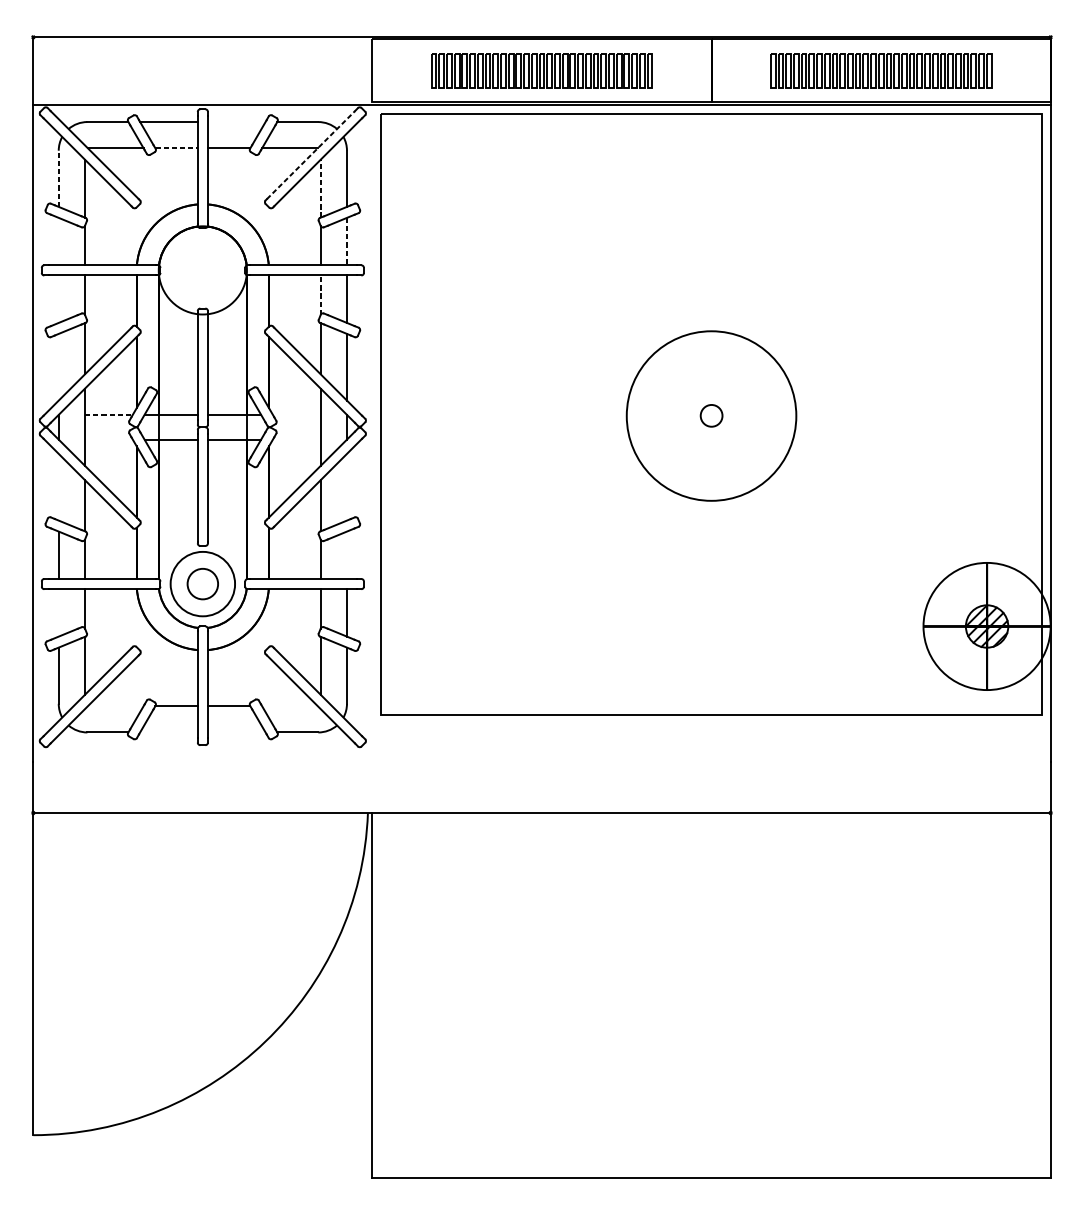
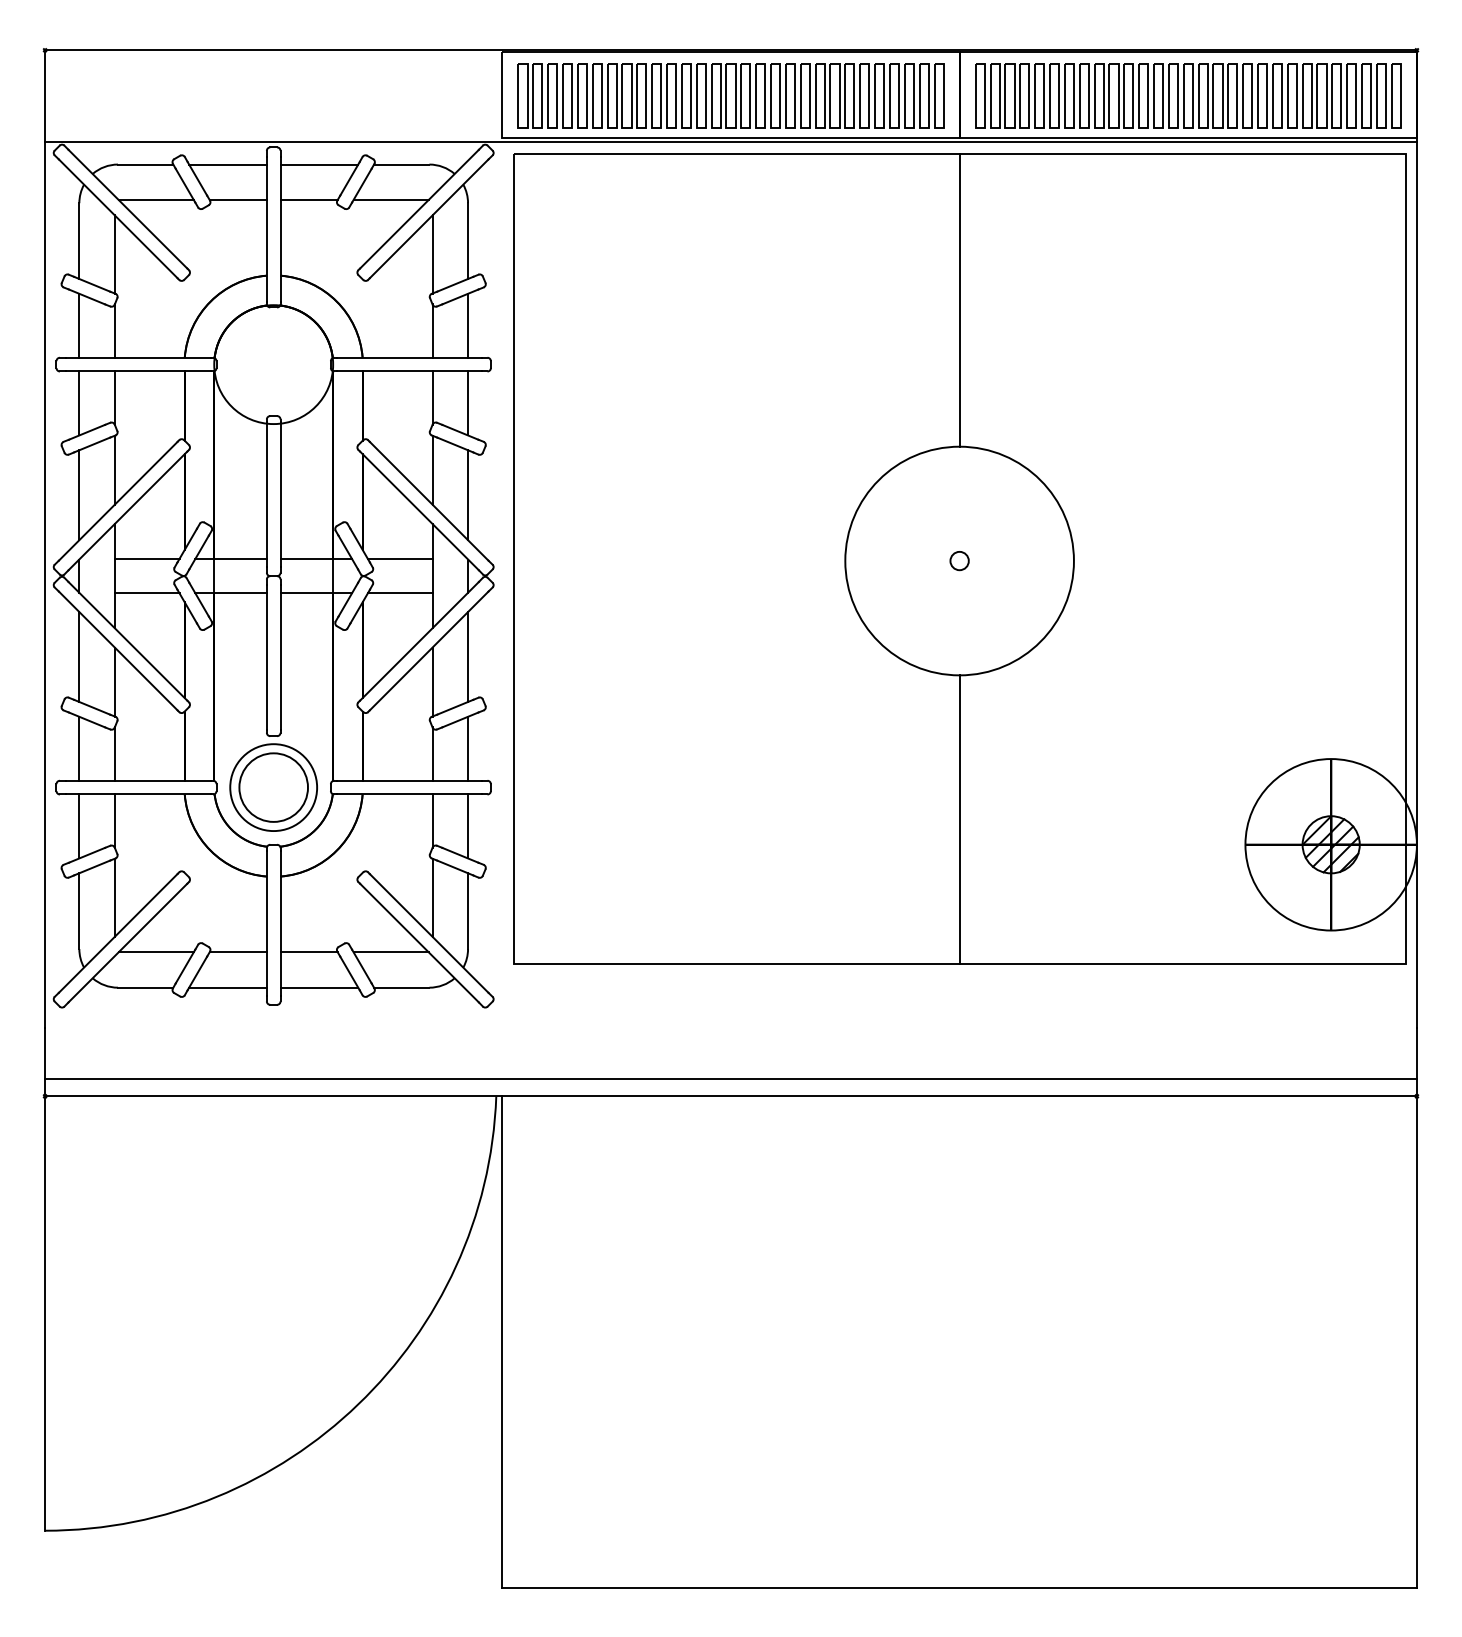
part: (541, 70) -> (730, 95), size x1.43
part: (881, 70) -> (1188, 95), size x1.43
line: (236, 121) -> (319, 164), added
line: (176, 148) -> (238, 200), dashed -> solid
line: (310, 154) -> (419, 208), dashed -> solid
line: (58, 179) -> (79, 241), dashed -> solid
line: (320, 187) -> (432, 253), dashed -> solid
line: (711, 222) -> (959, 299), added
line: (58, 241) -> (79, 325), added
line: (347, 241) -> (468, 325), dashed -> solid
line: (320, 295) -> (432, 398), dashed -> solid
line: (58, 299) -> (79, 403), added
line: (58, 367) -> (79, 495), added
line: (109, 414) -> (147, 558), dashed -> solid
line: (296, 414) -> (399, 558), added
circle: (711, 416) -> (959, 561), size x0.62
line: (108, 440) -> (146, 593), added
line: (296, 440) -> (399, 593), added
line: (58, 487) -> (79, 657), added
line: (347, 487) -> (468, 657), added
line: (347, 555) -> (468, 748), added
circle: (202, 584) -> (273, 787), size x1.67
line: (711, 607) -> (959, 819), added
line: (58, 612) -> (79, 826), added
line: (115, 706) -> (155, 952), added
line: (289, 706) -> (390, 952), added
line: (168, 732) -> (227, 987), added
line: (236, 732) -> (319, 987), added
line: (541, 800) -> (730, 1079), added

